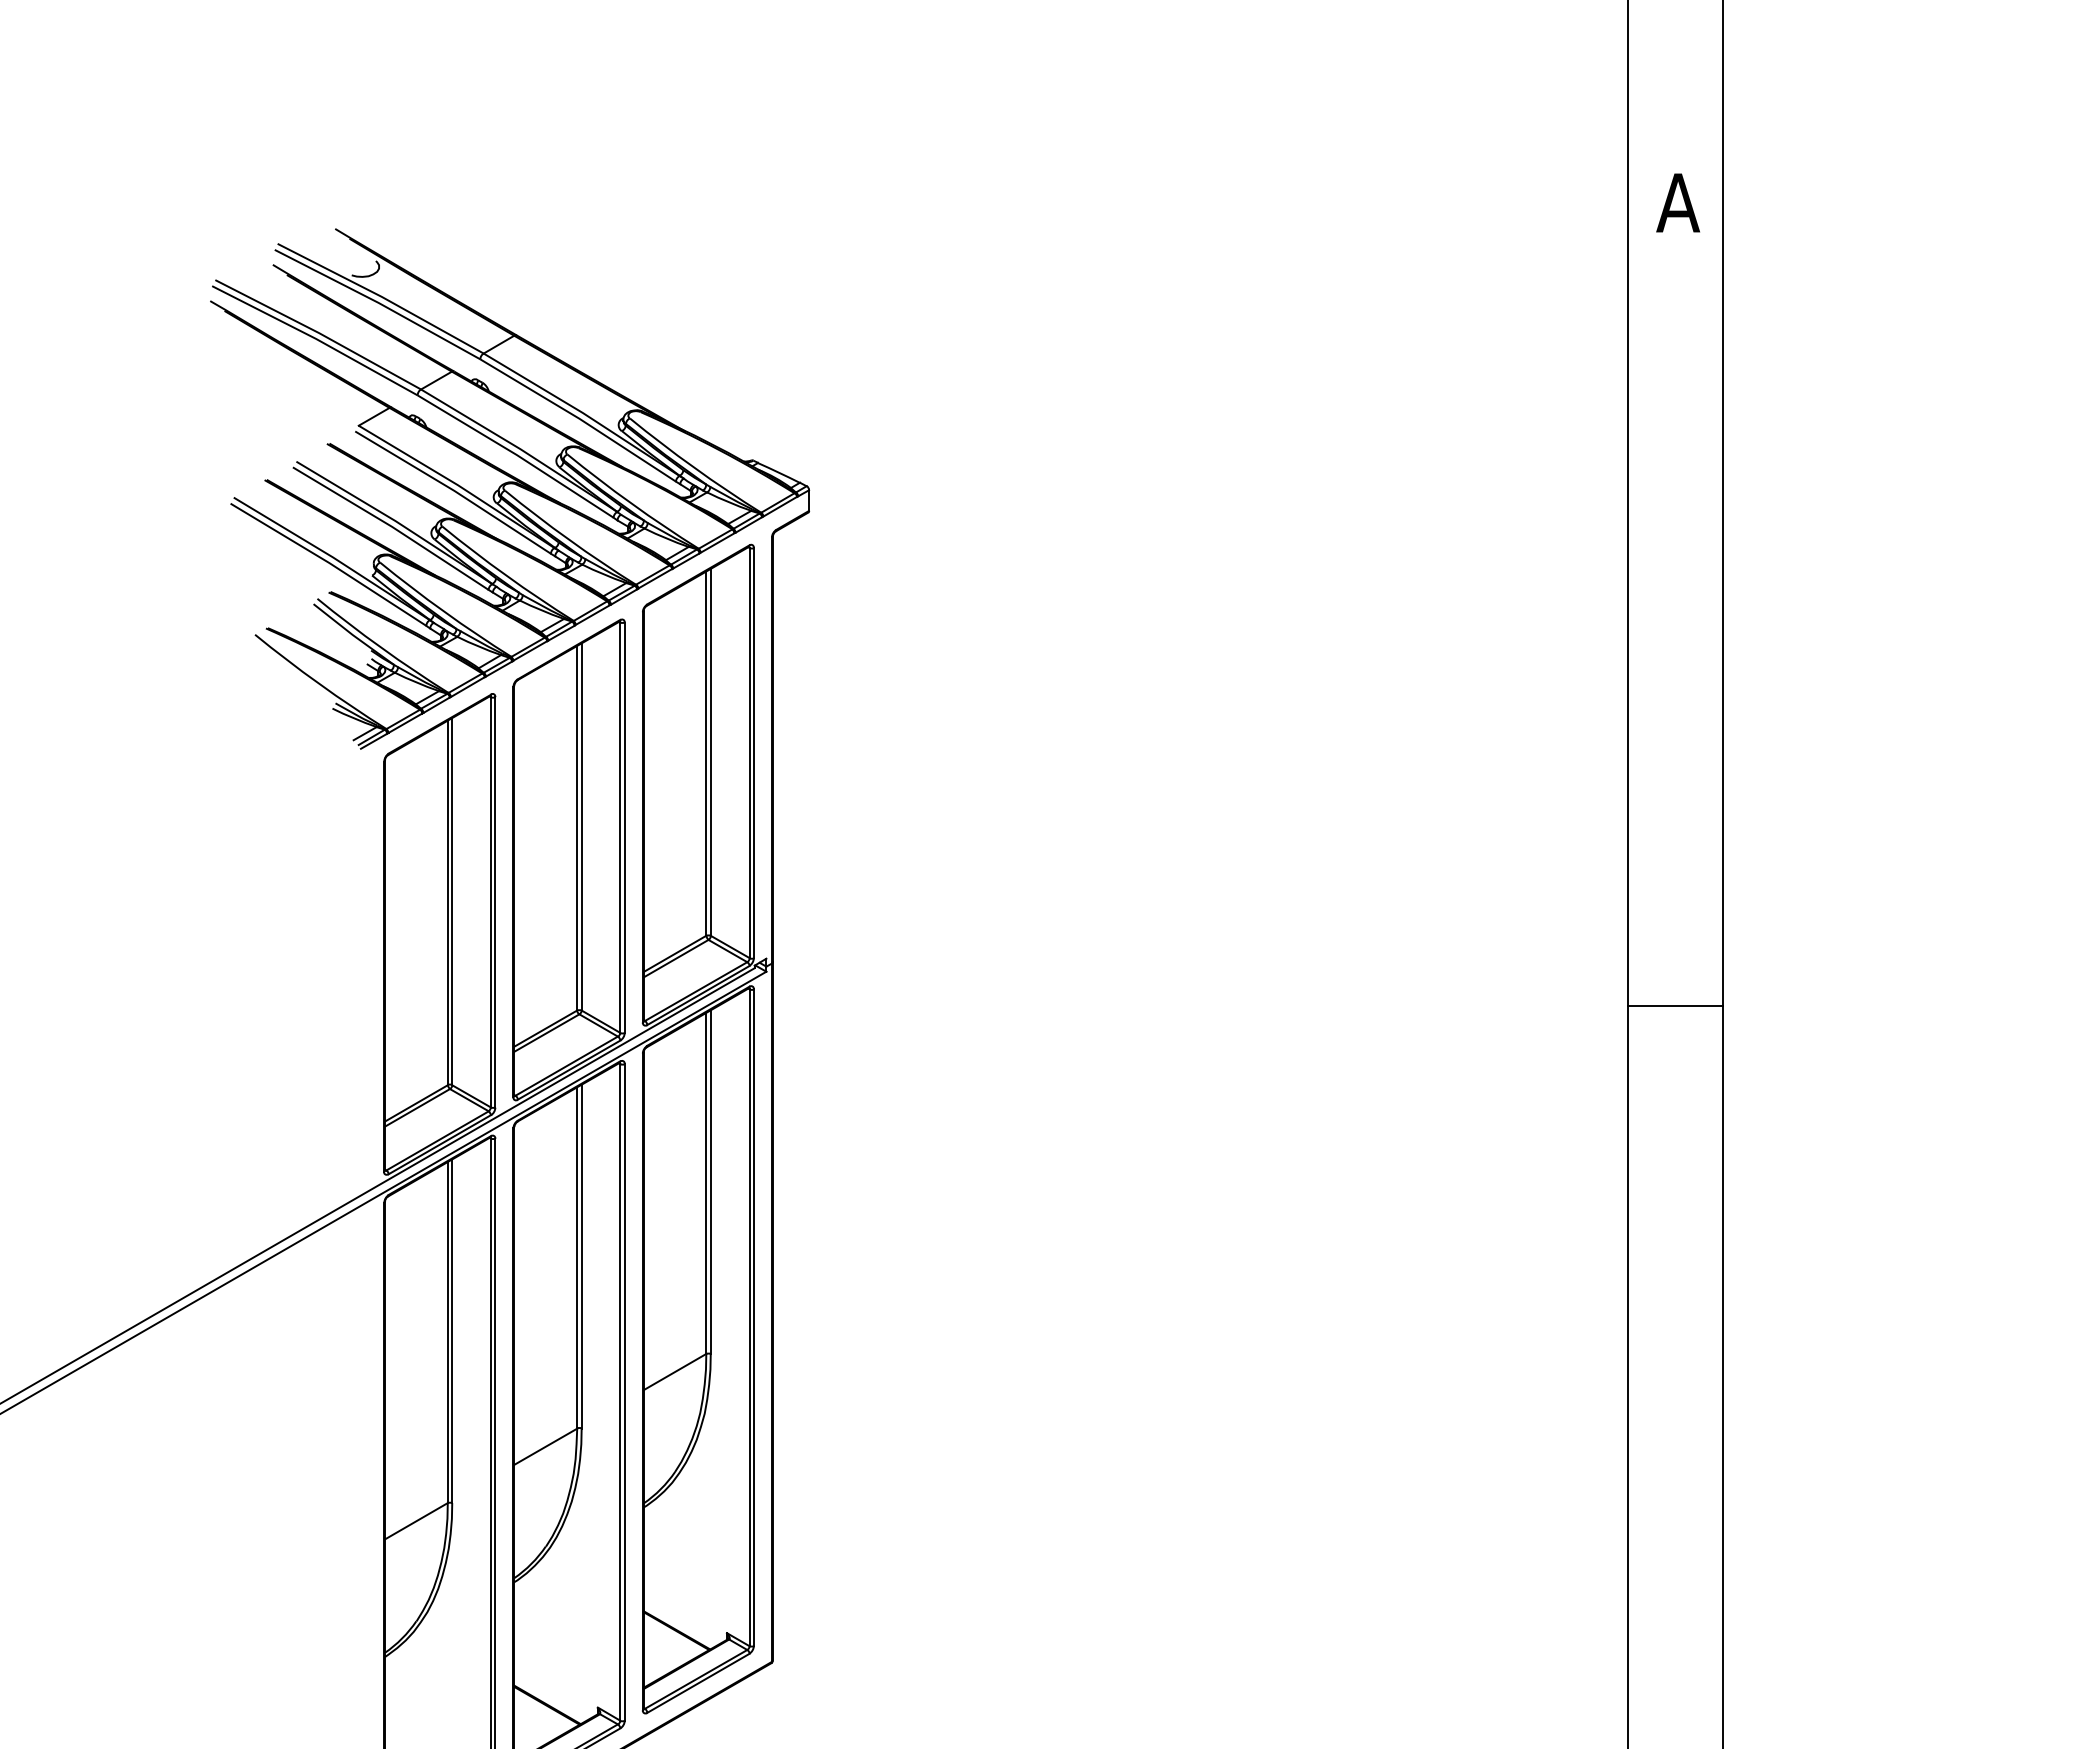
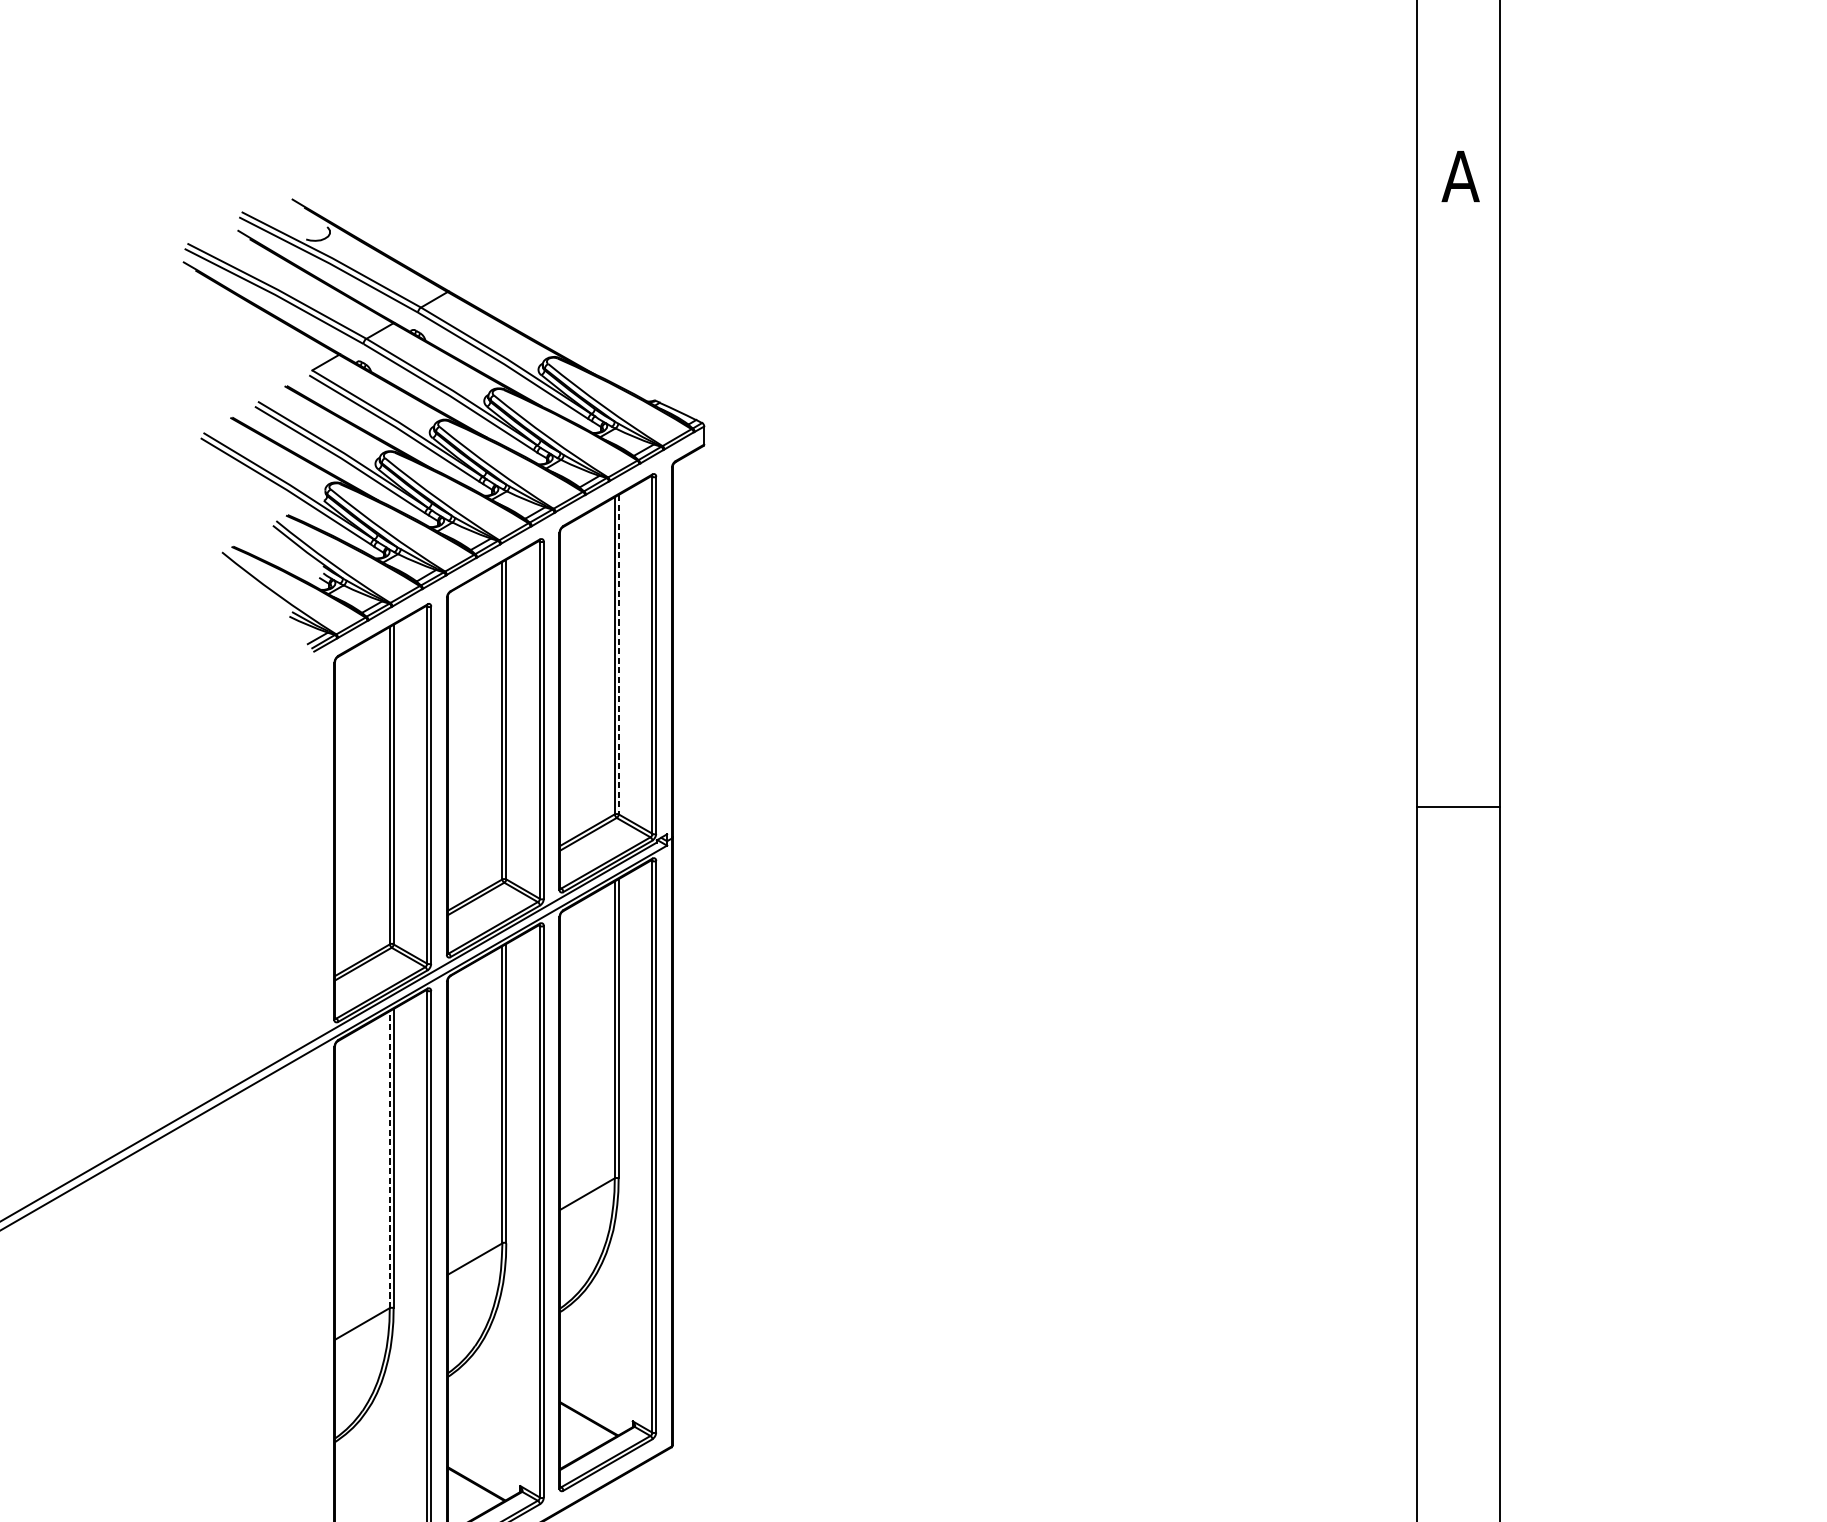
line: (710, 752) -> (618, 654), solid -> dashed
line: (1674, 1006) -> (1457, 807), moved
line: (447, 1332) -> (389, 1159), solid -> dashed

